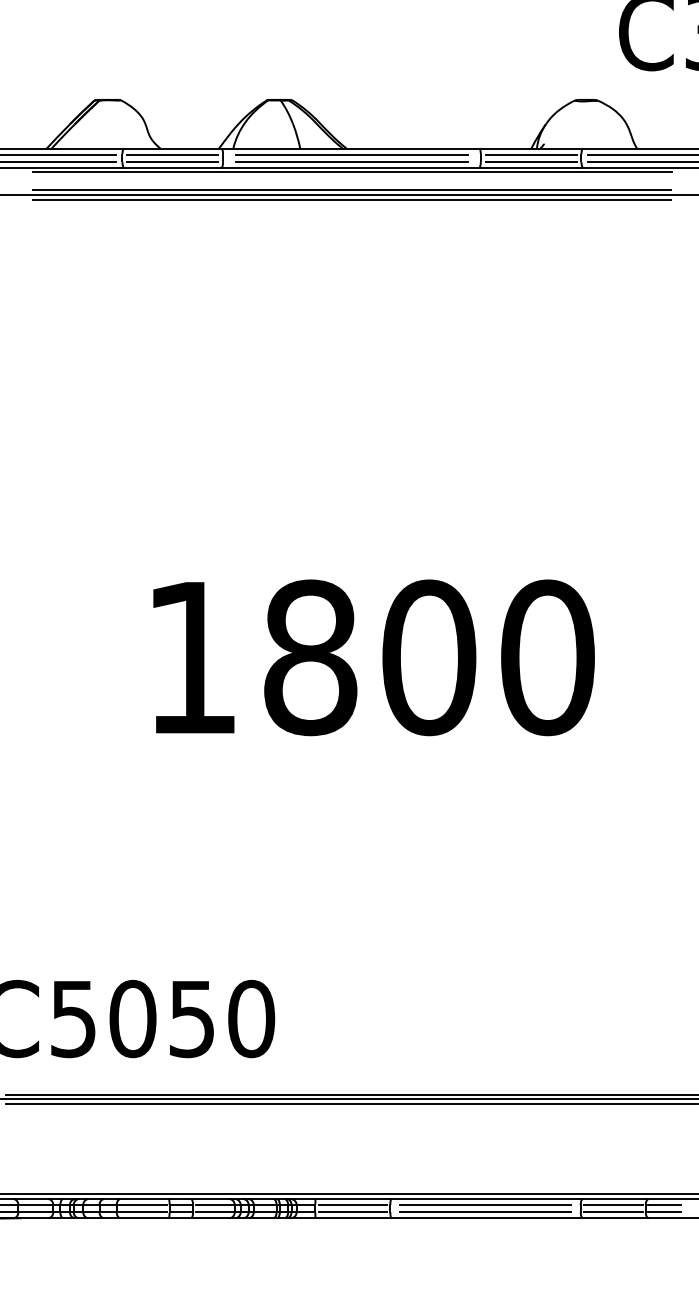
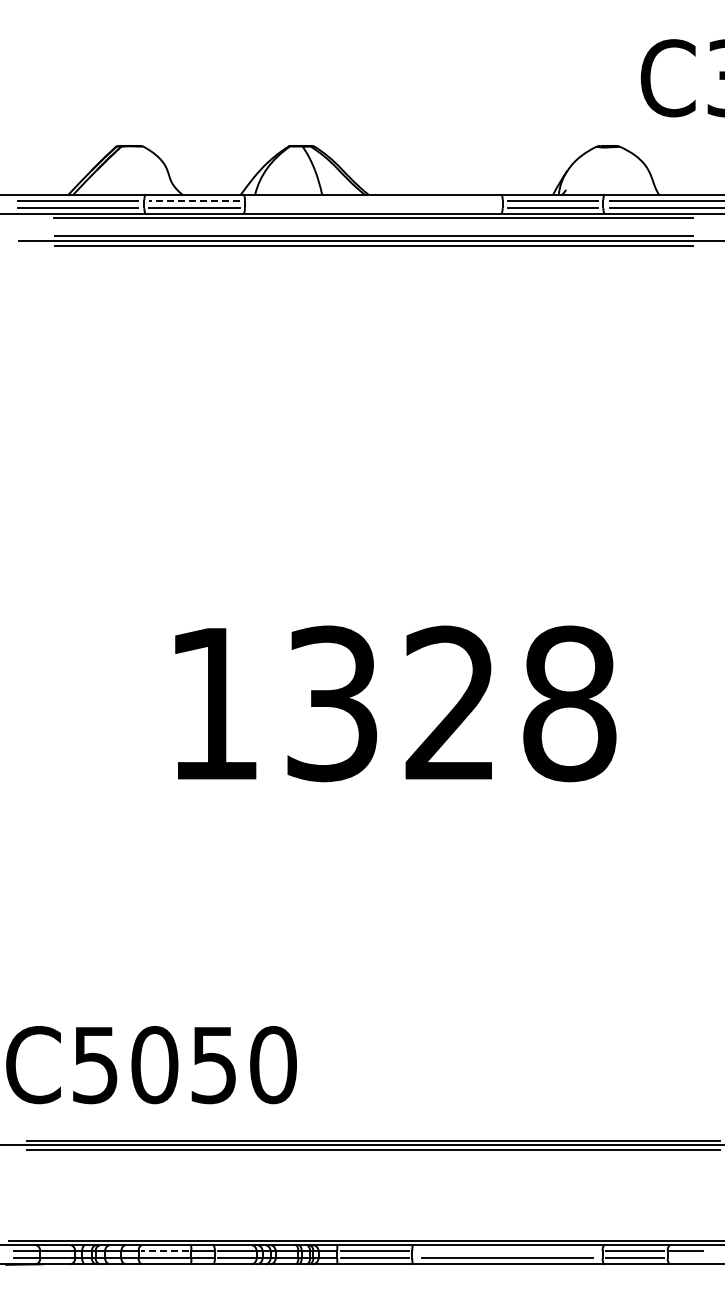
line: (172, 154) -> (194, 200), solid -> dashed
line: (351, 154) -> (373, 200), removed
line: (351, 161) -> (373, 207), removed
text: (429, 657) -> (451, 703), 1800 -> 1328
line: (142, 1205) -> (164, 1251), solid -> dashed
line: (485, 1205) -> (507, 1251), removed
line: (663, 1212) -> (685, 1258), removed

